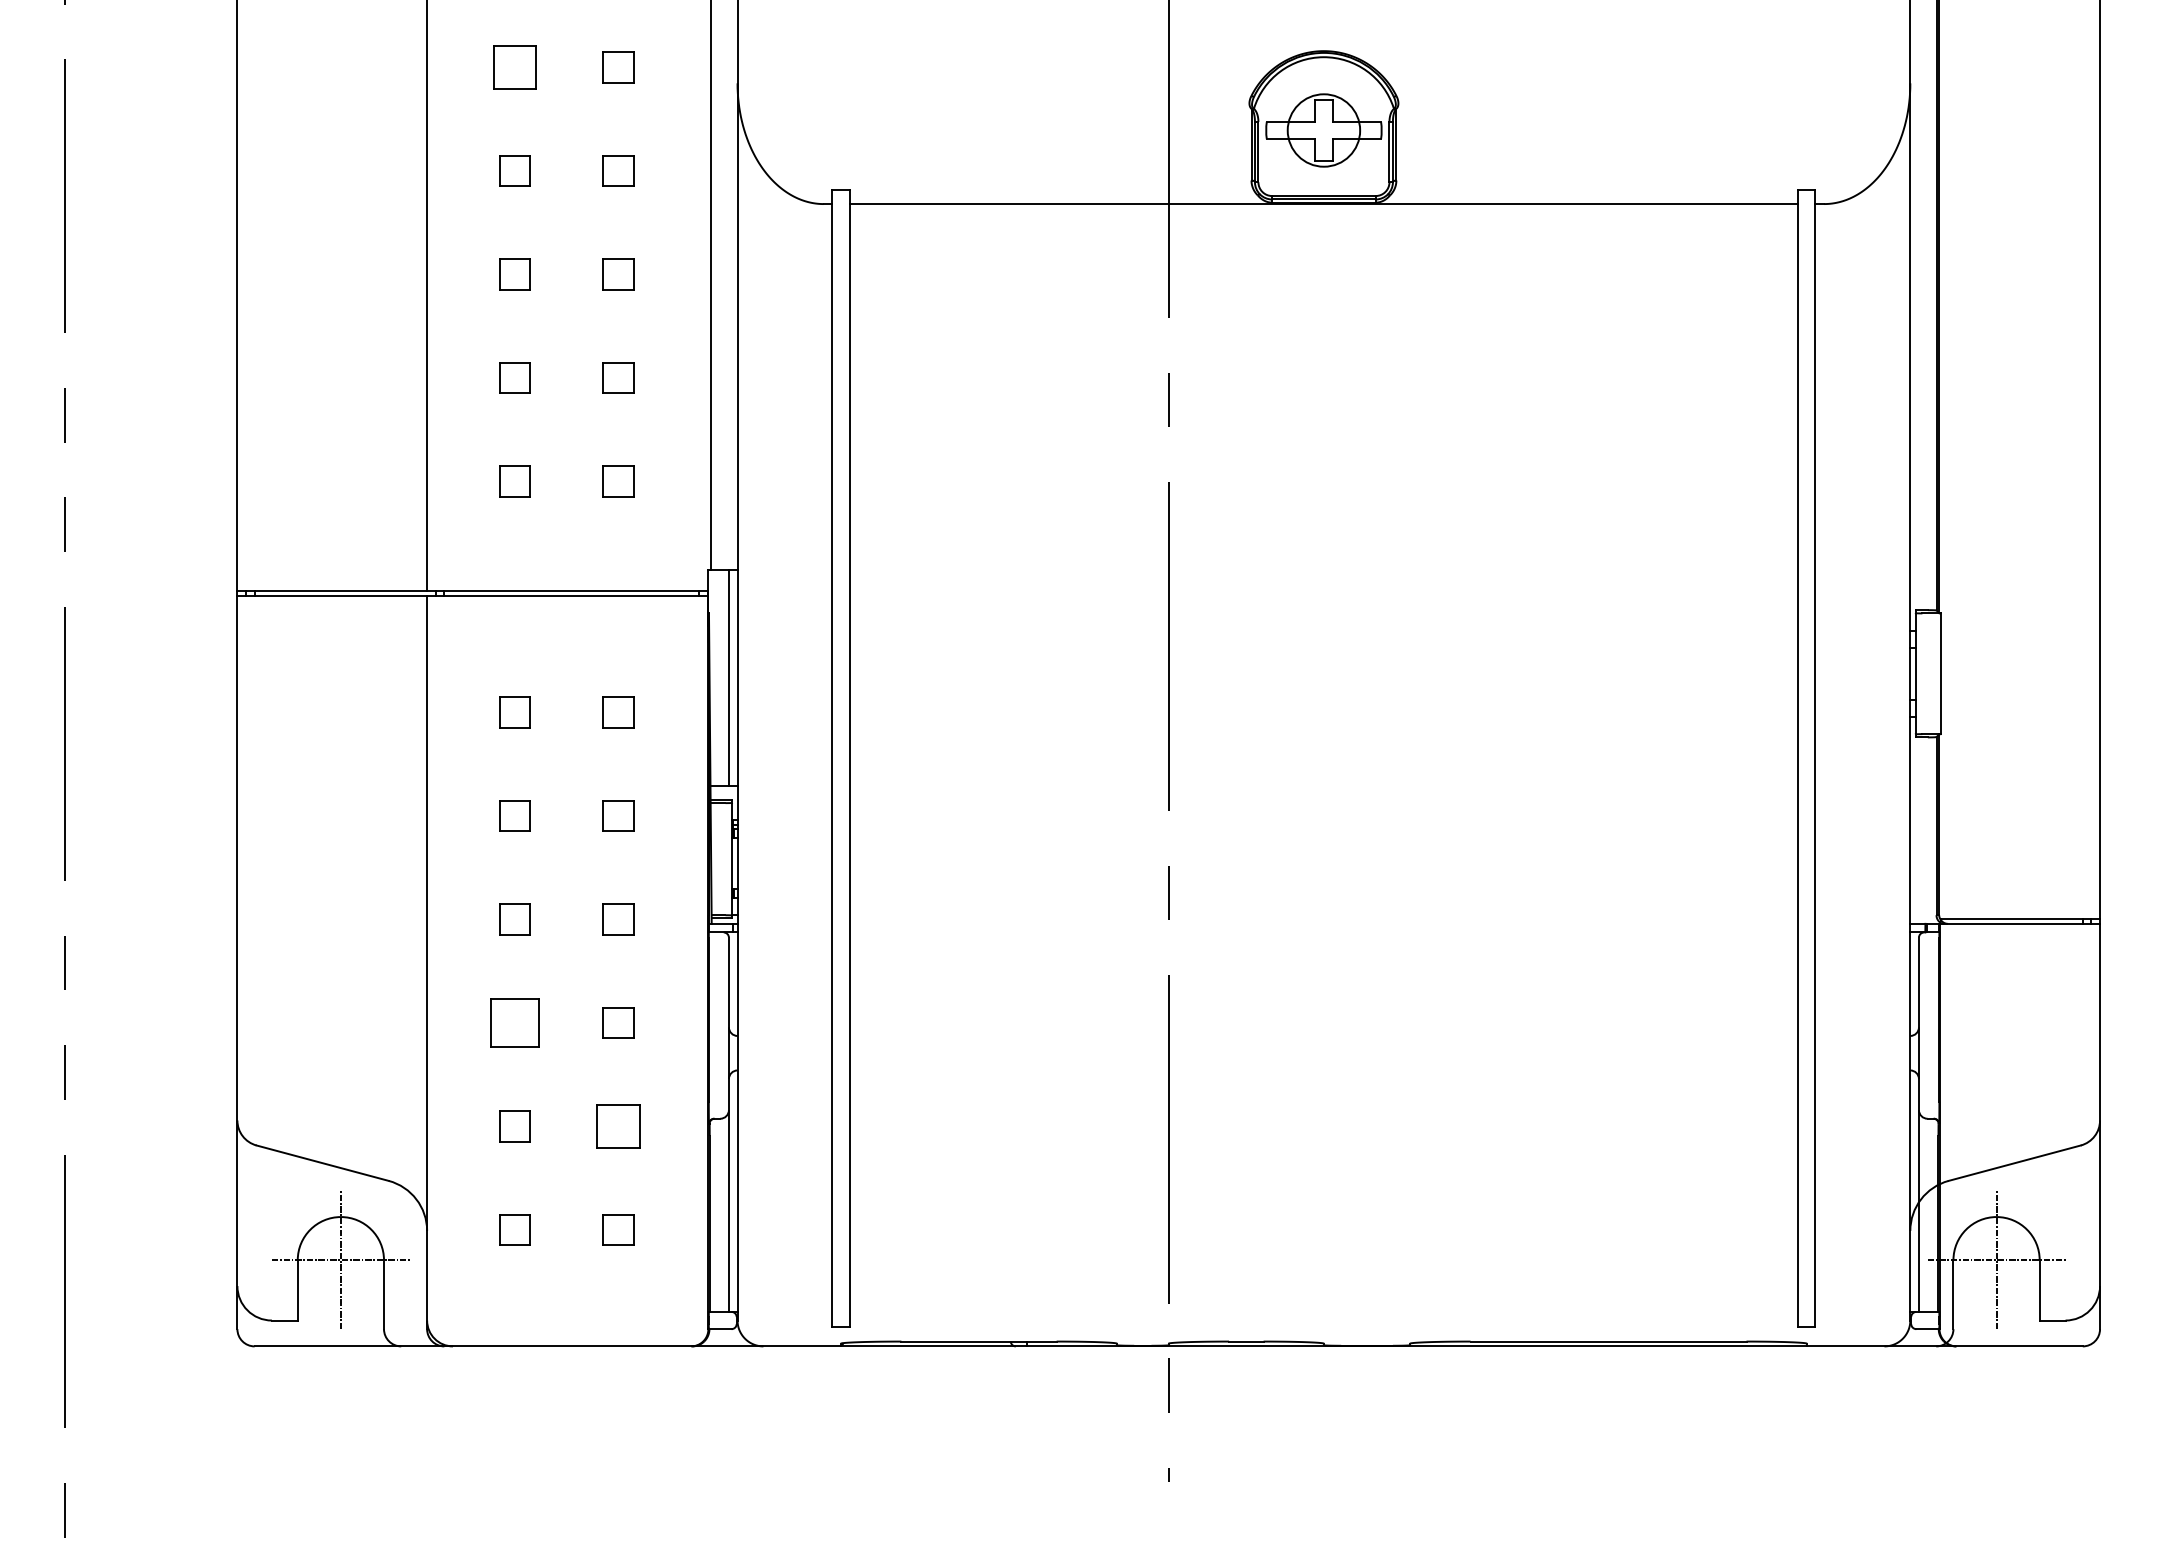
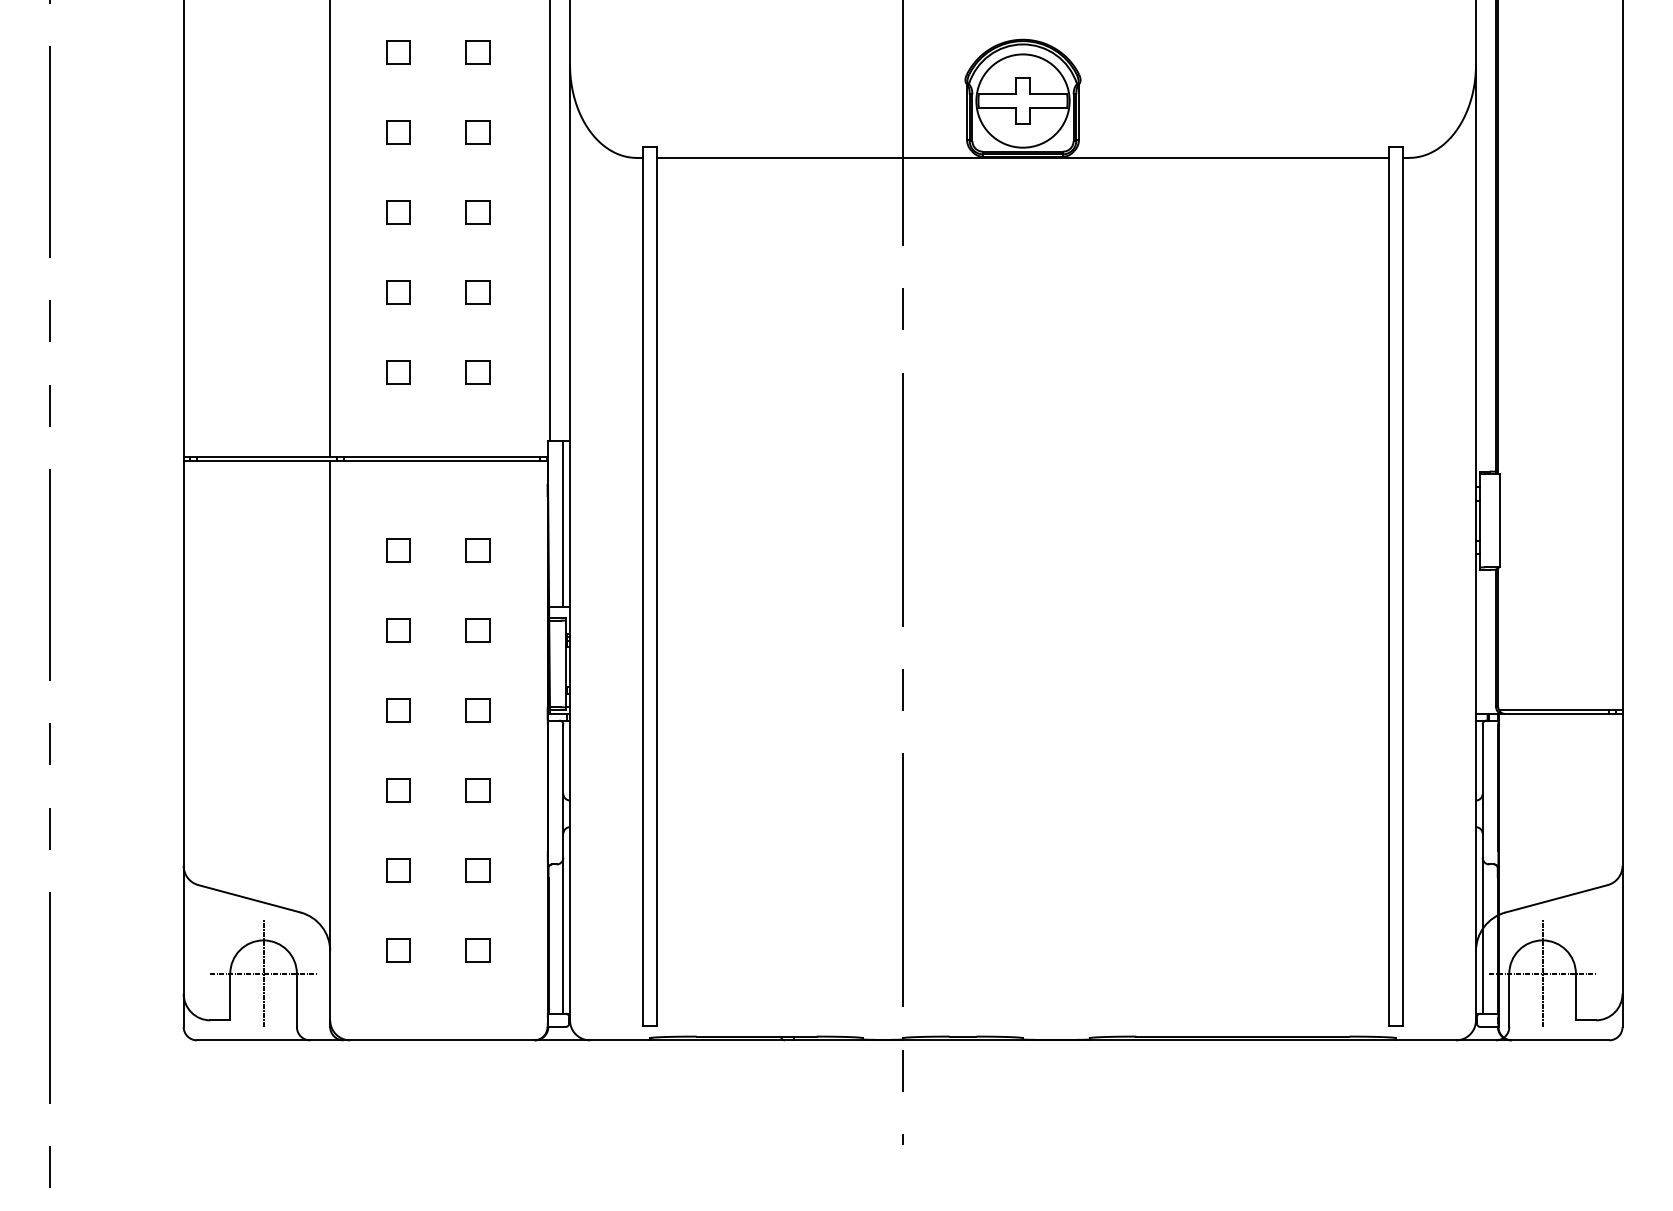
part: (514, 67) -> (397, 52), size x0.71
circle: (1323, 130) -> (1022, 101), size x1.67
part: (514, 1022) -> (397, 790), size x0.62
part: (618, 1126) -> (478, 870), size x0.71

